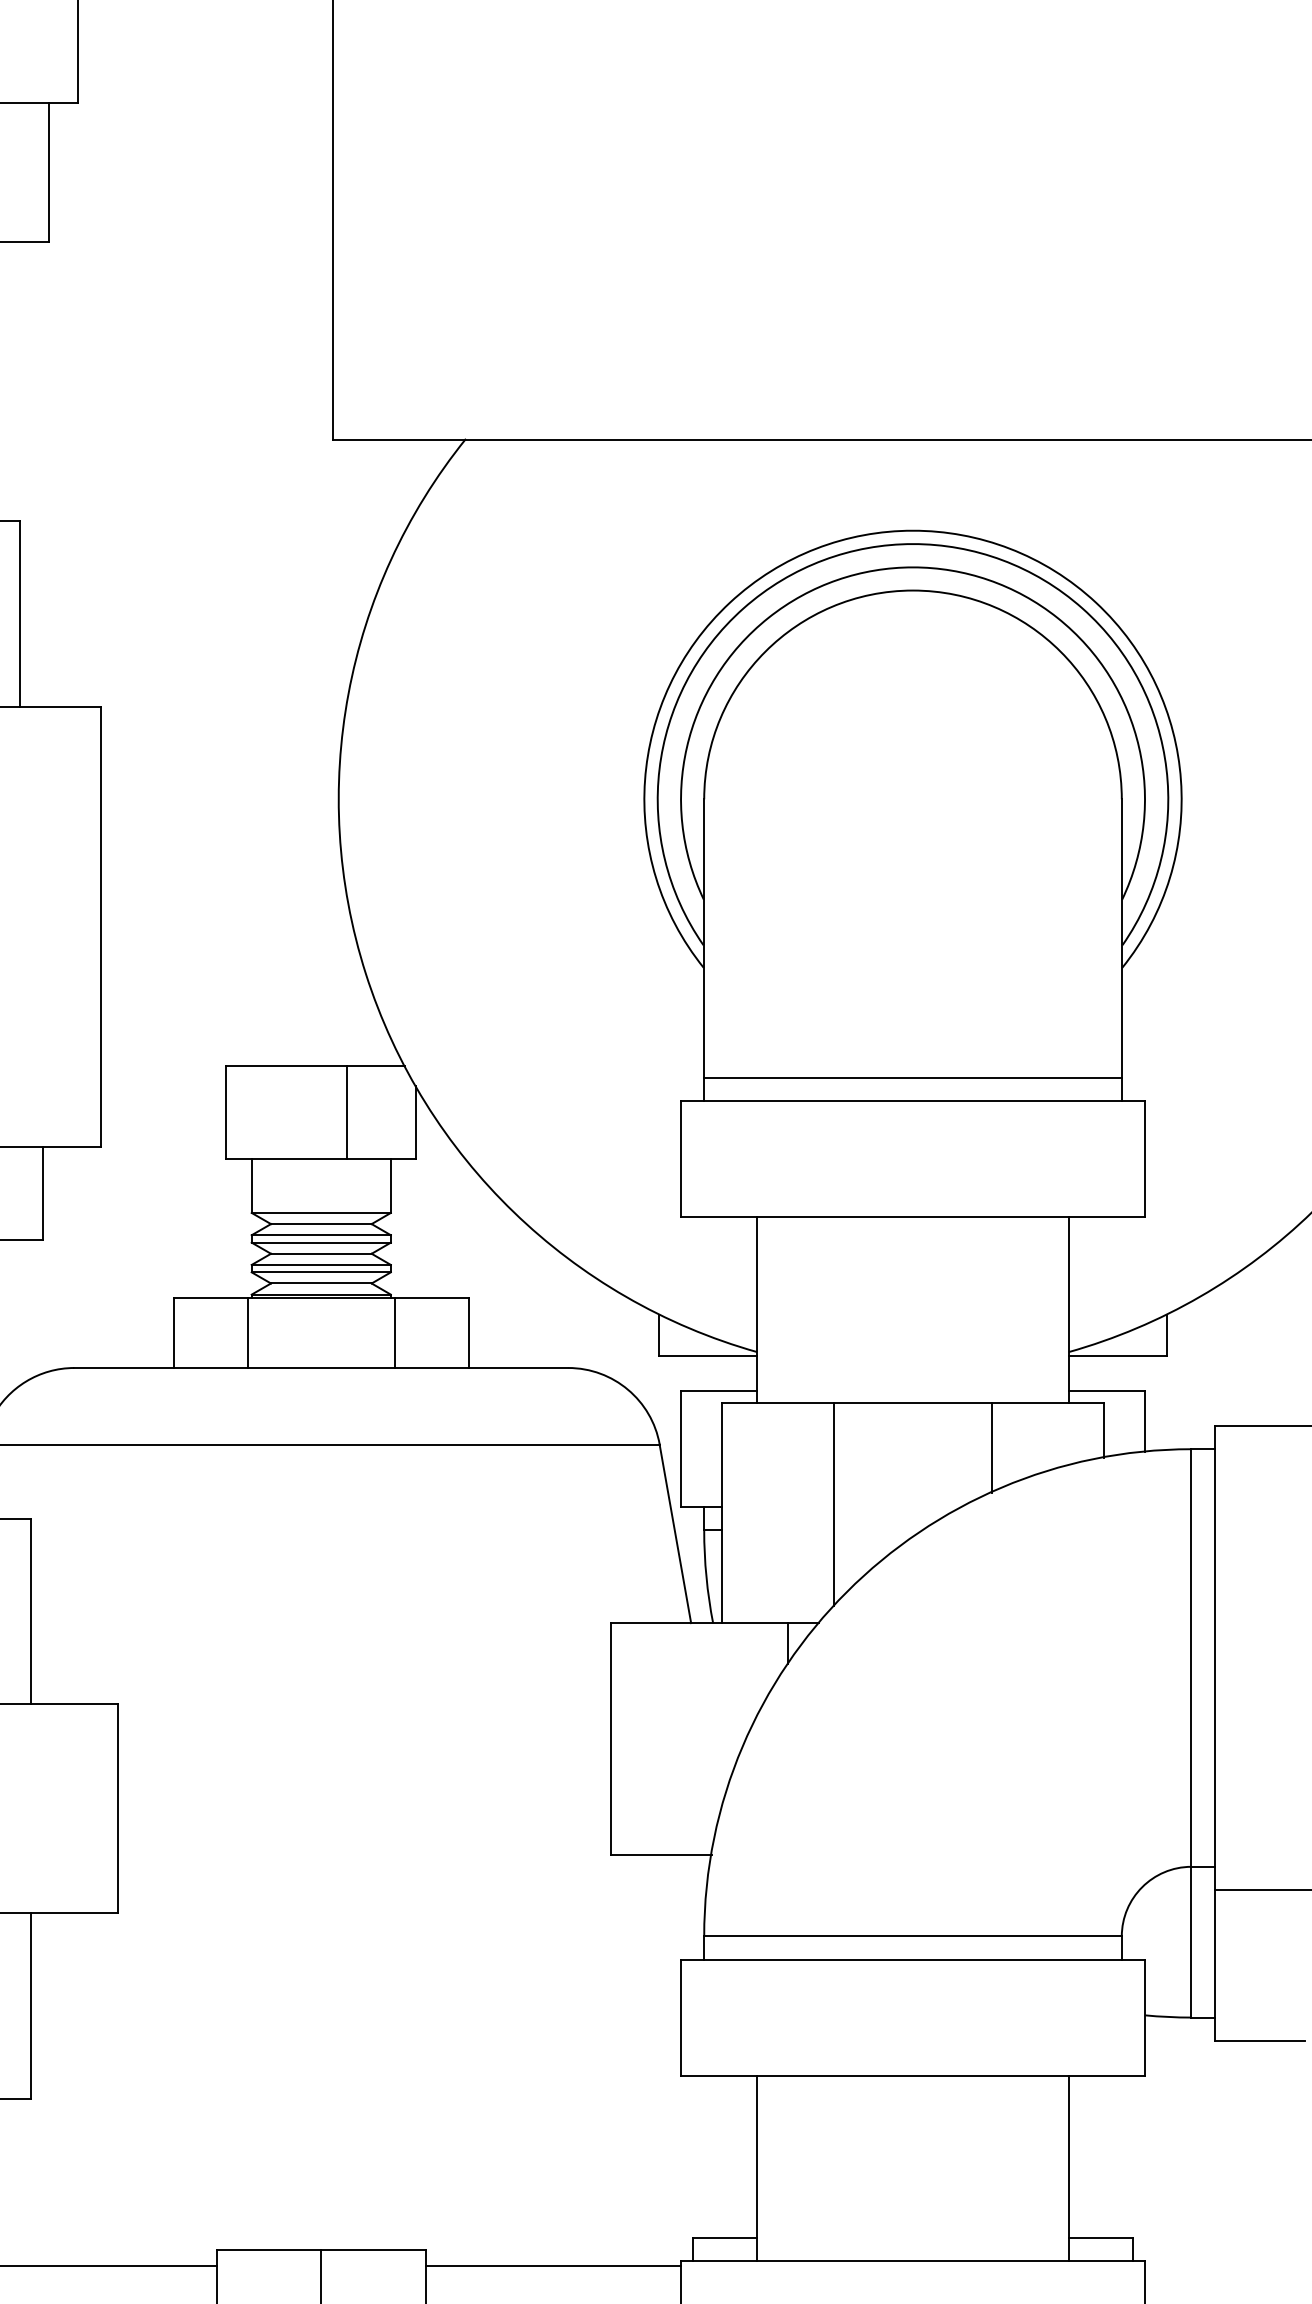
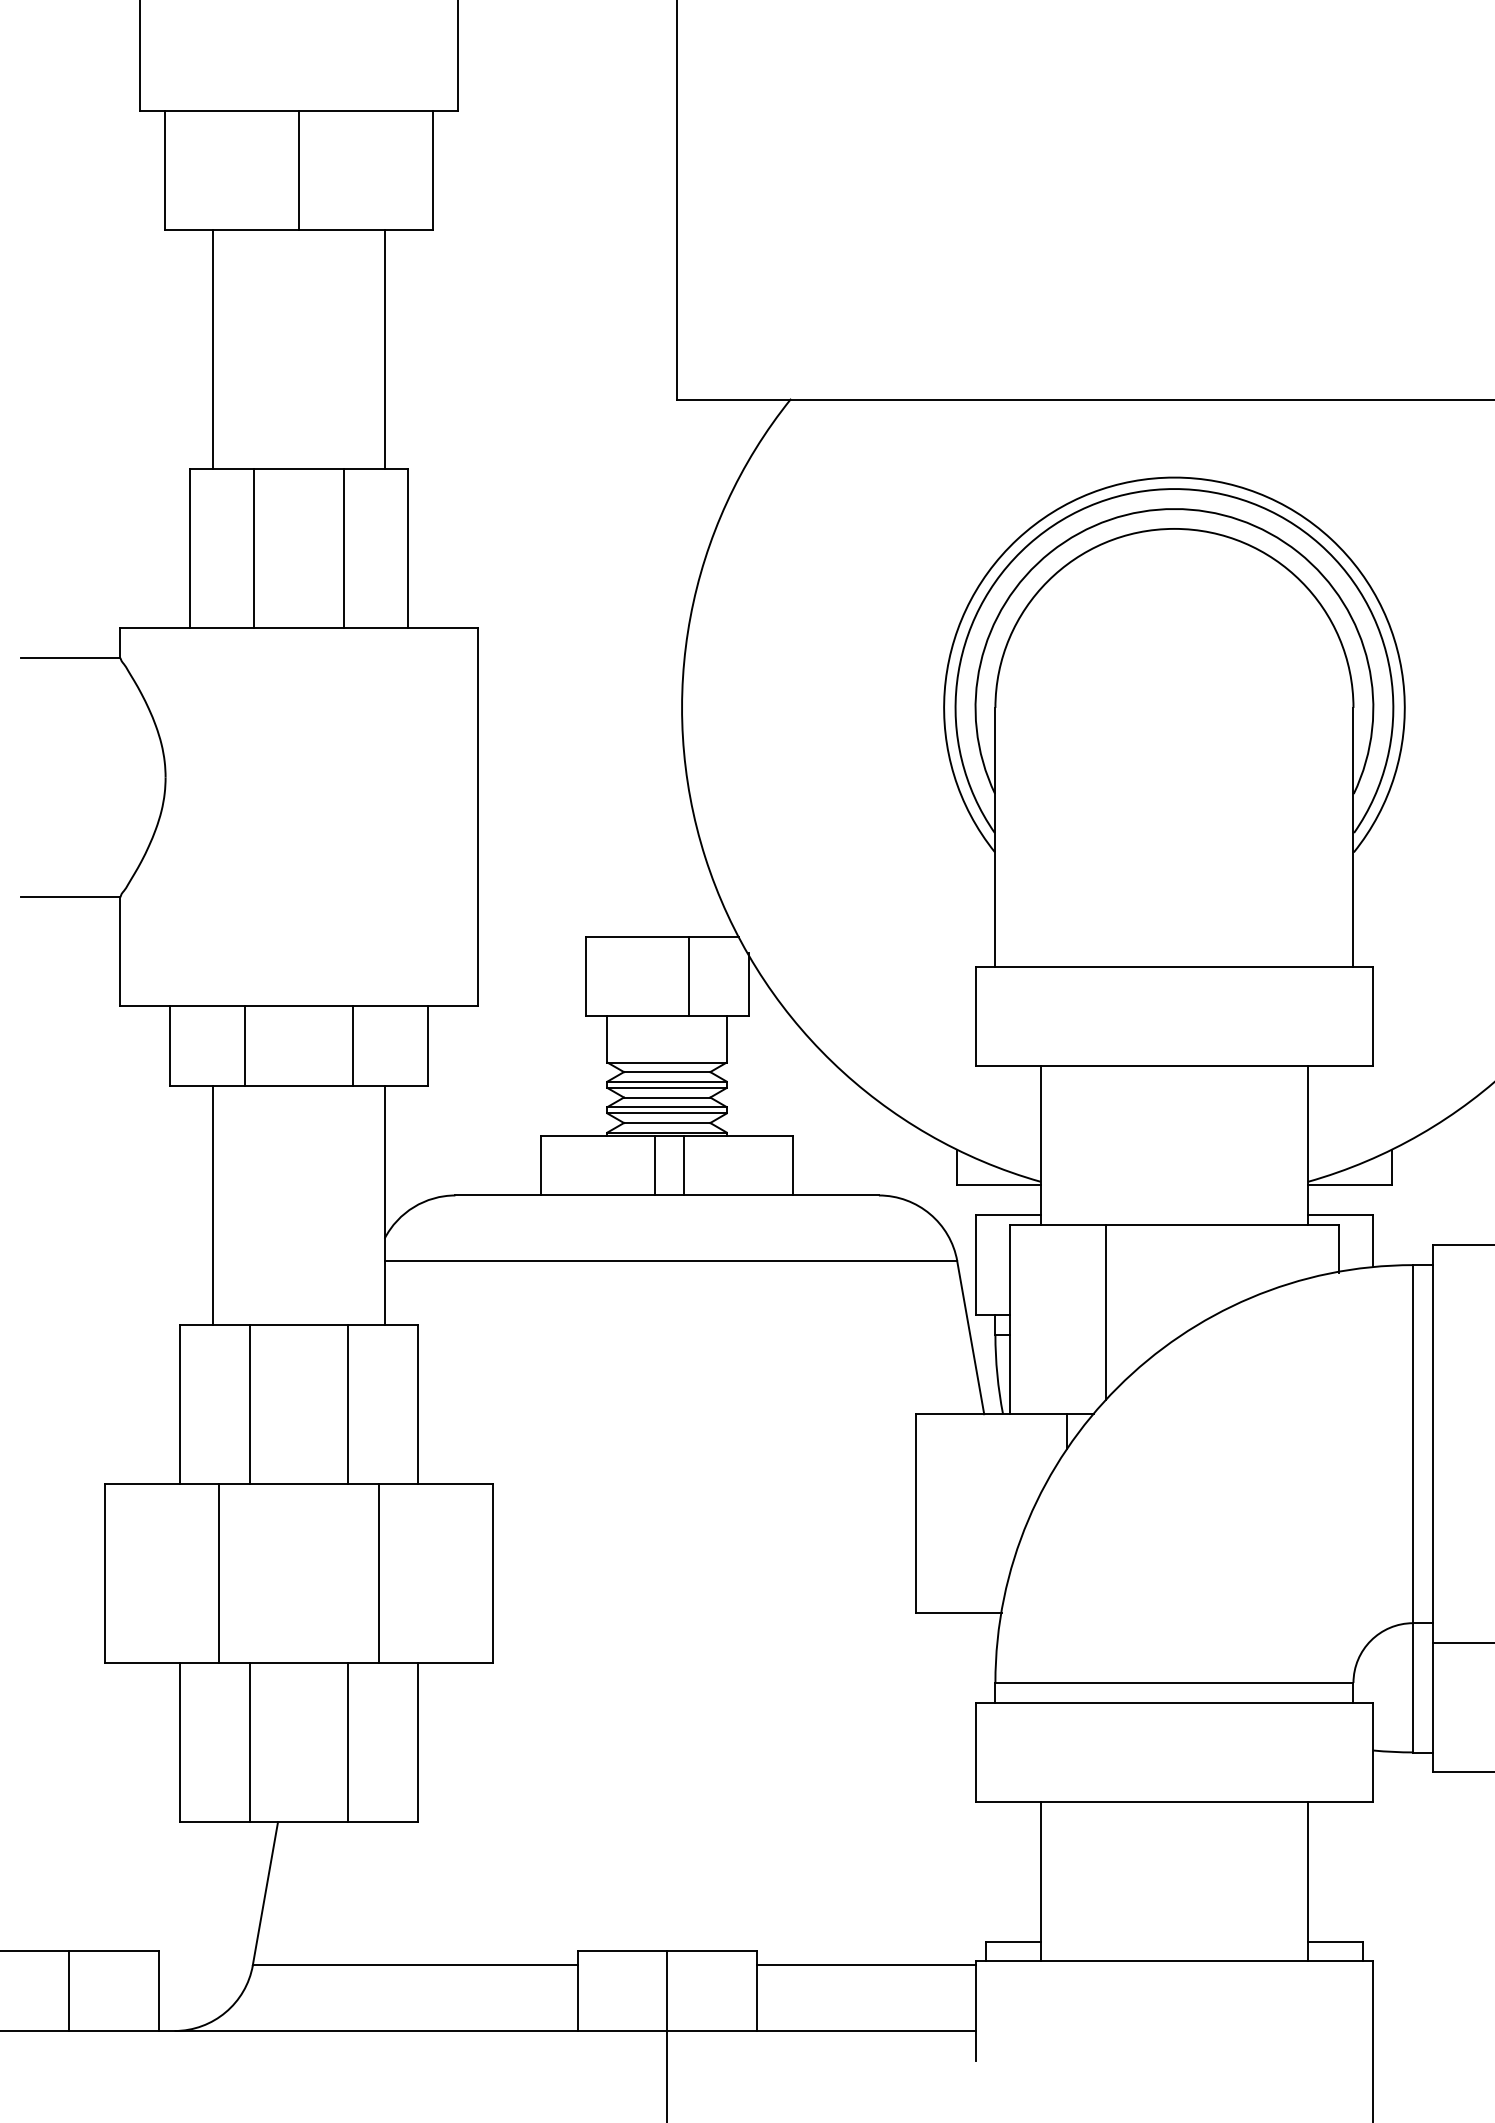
line: (913, 1077) -> (1174, 946), removed
line: (248, 1333) -> (655, 1165), moved
line: (395, 1333) -> (684, 1165), moved
line: (992, 1447) -> (1242, 1263), removed

